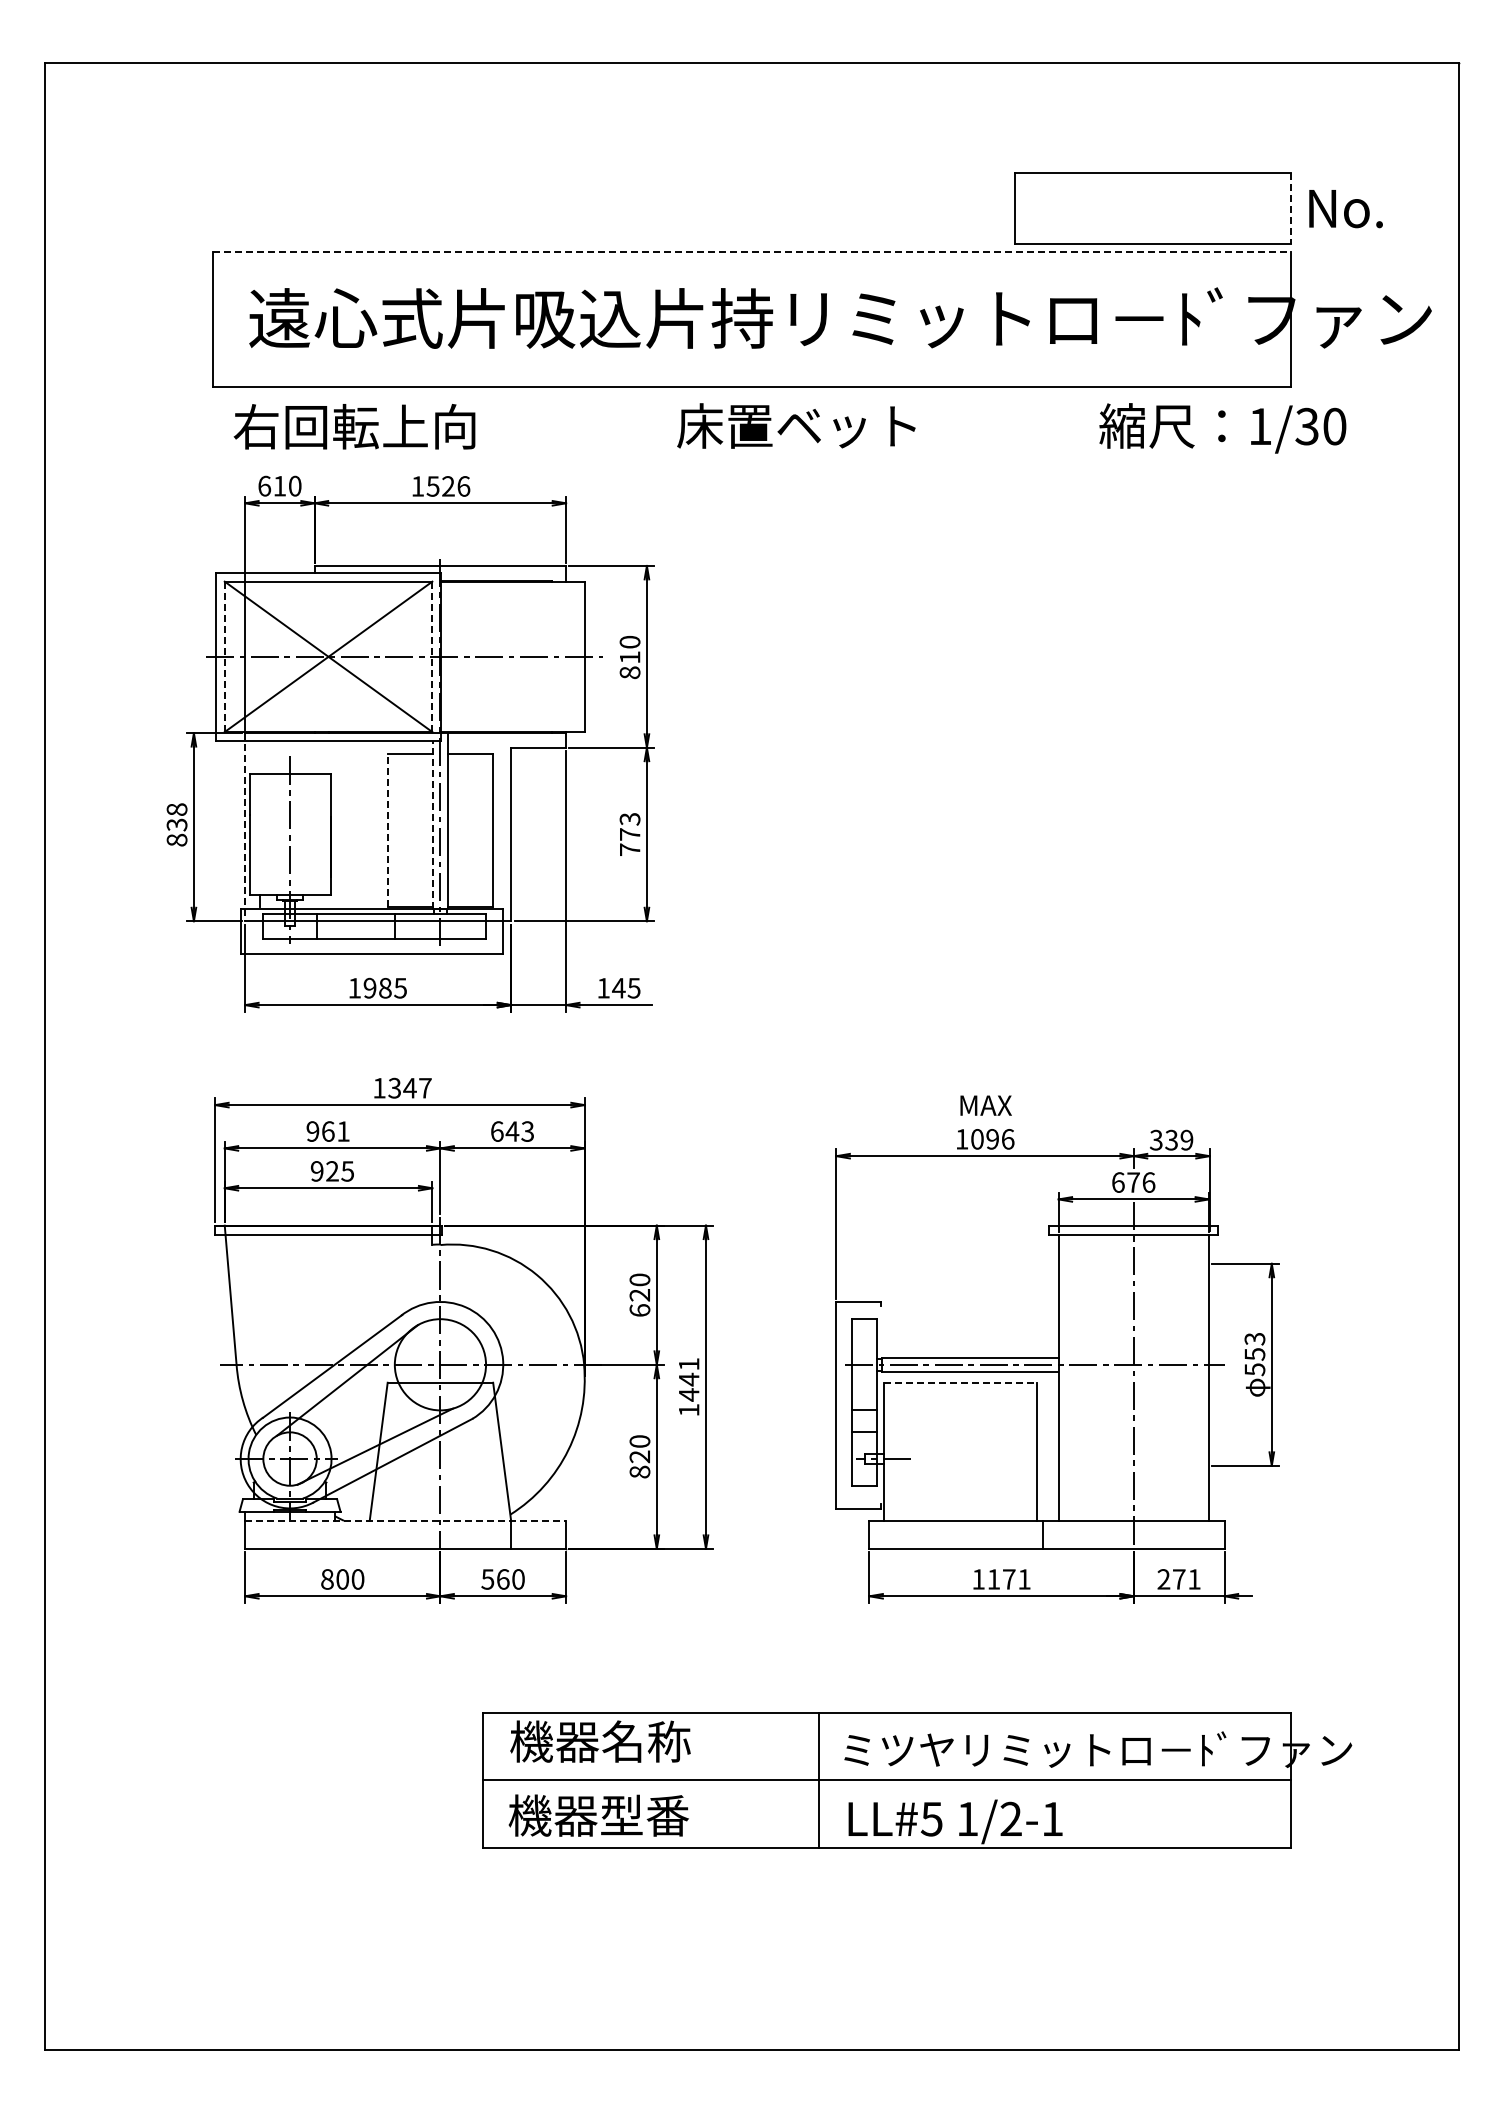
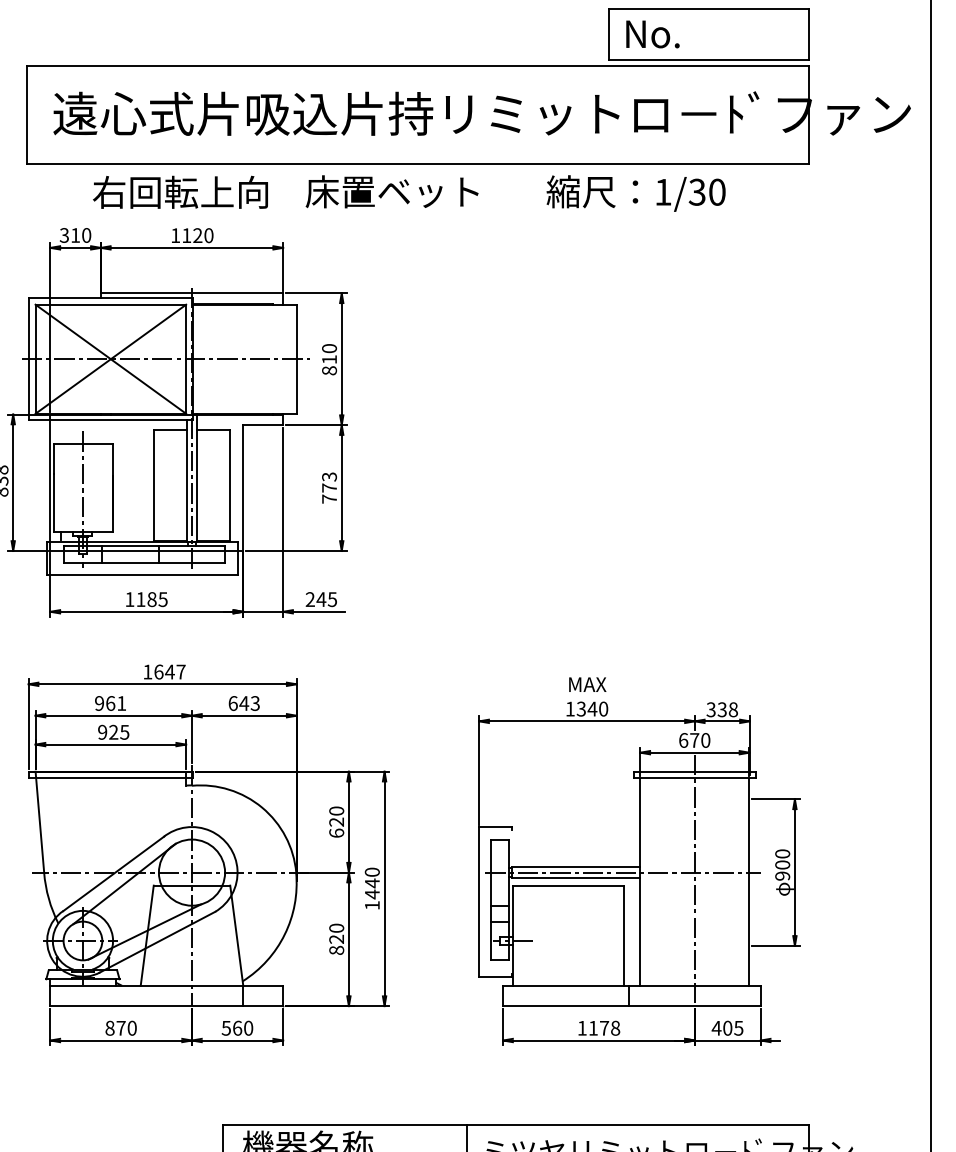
line: (1290, 209) -> (808, 34), dashed -> solid
text: (1345, 209) -> (652, 34), moved
line: (752, 252) -> (418, 65), dashed -> solid
text: (796, 425) -> (392, 191), moved
text: (354, 426) -> (180, 192), moved
text: (1222, 428) -> (635, 193), moved
text: (264, 485) -> (64, 234), 610 -> 310
text: (448, 486) -> (197, 235), 1526 -> 1120
line: (224, 656) -> (35, 358), dashed -> solid
line: (432, 656) -> (186, 358), dashed -> solid
line: (433, 824) -> (186, 480), dashed -> solid
line: (245, 827) -> (50, 482), dashed -> solid
line: (387, 830) -> (153, 485), dashed -> solid
text: (369, 987) -> (140, 599), 1985 -> 1185
text: (603, 987) -> (310, 599), 145 -> 245
text: (394, 1087) -> (158, 671), 1347 -> 1647
text: (992, 1139) -> (592, 709), 1096 -> 1340
text: (1186, 1139) -> (733, 709), 339 -> 338
text: (1148, 1182) -> (705, 740), 676 -> 670
text: (1254, 1354) -> (782, 865), 553 -> 900
text: (688, 1364) -> (371, 872), 1441 -> 1440
line: (960, 1382) -> (569, 885), dashed -> solid
line: (406, 1520) -> (167, 985), dashed -> solid
text: (342, 1579) -> (120, 1028), 800 -> 870
text: (1024, 1579) -> (615, 1028), 1171 -> 1178
text: (1178, 1579) -> (727, 1028), 271 -> 405

